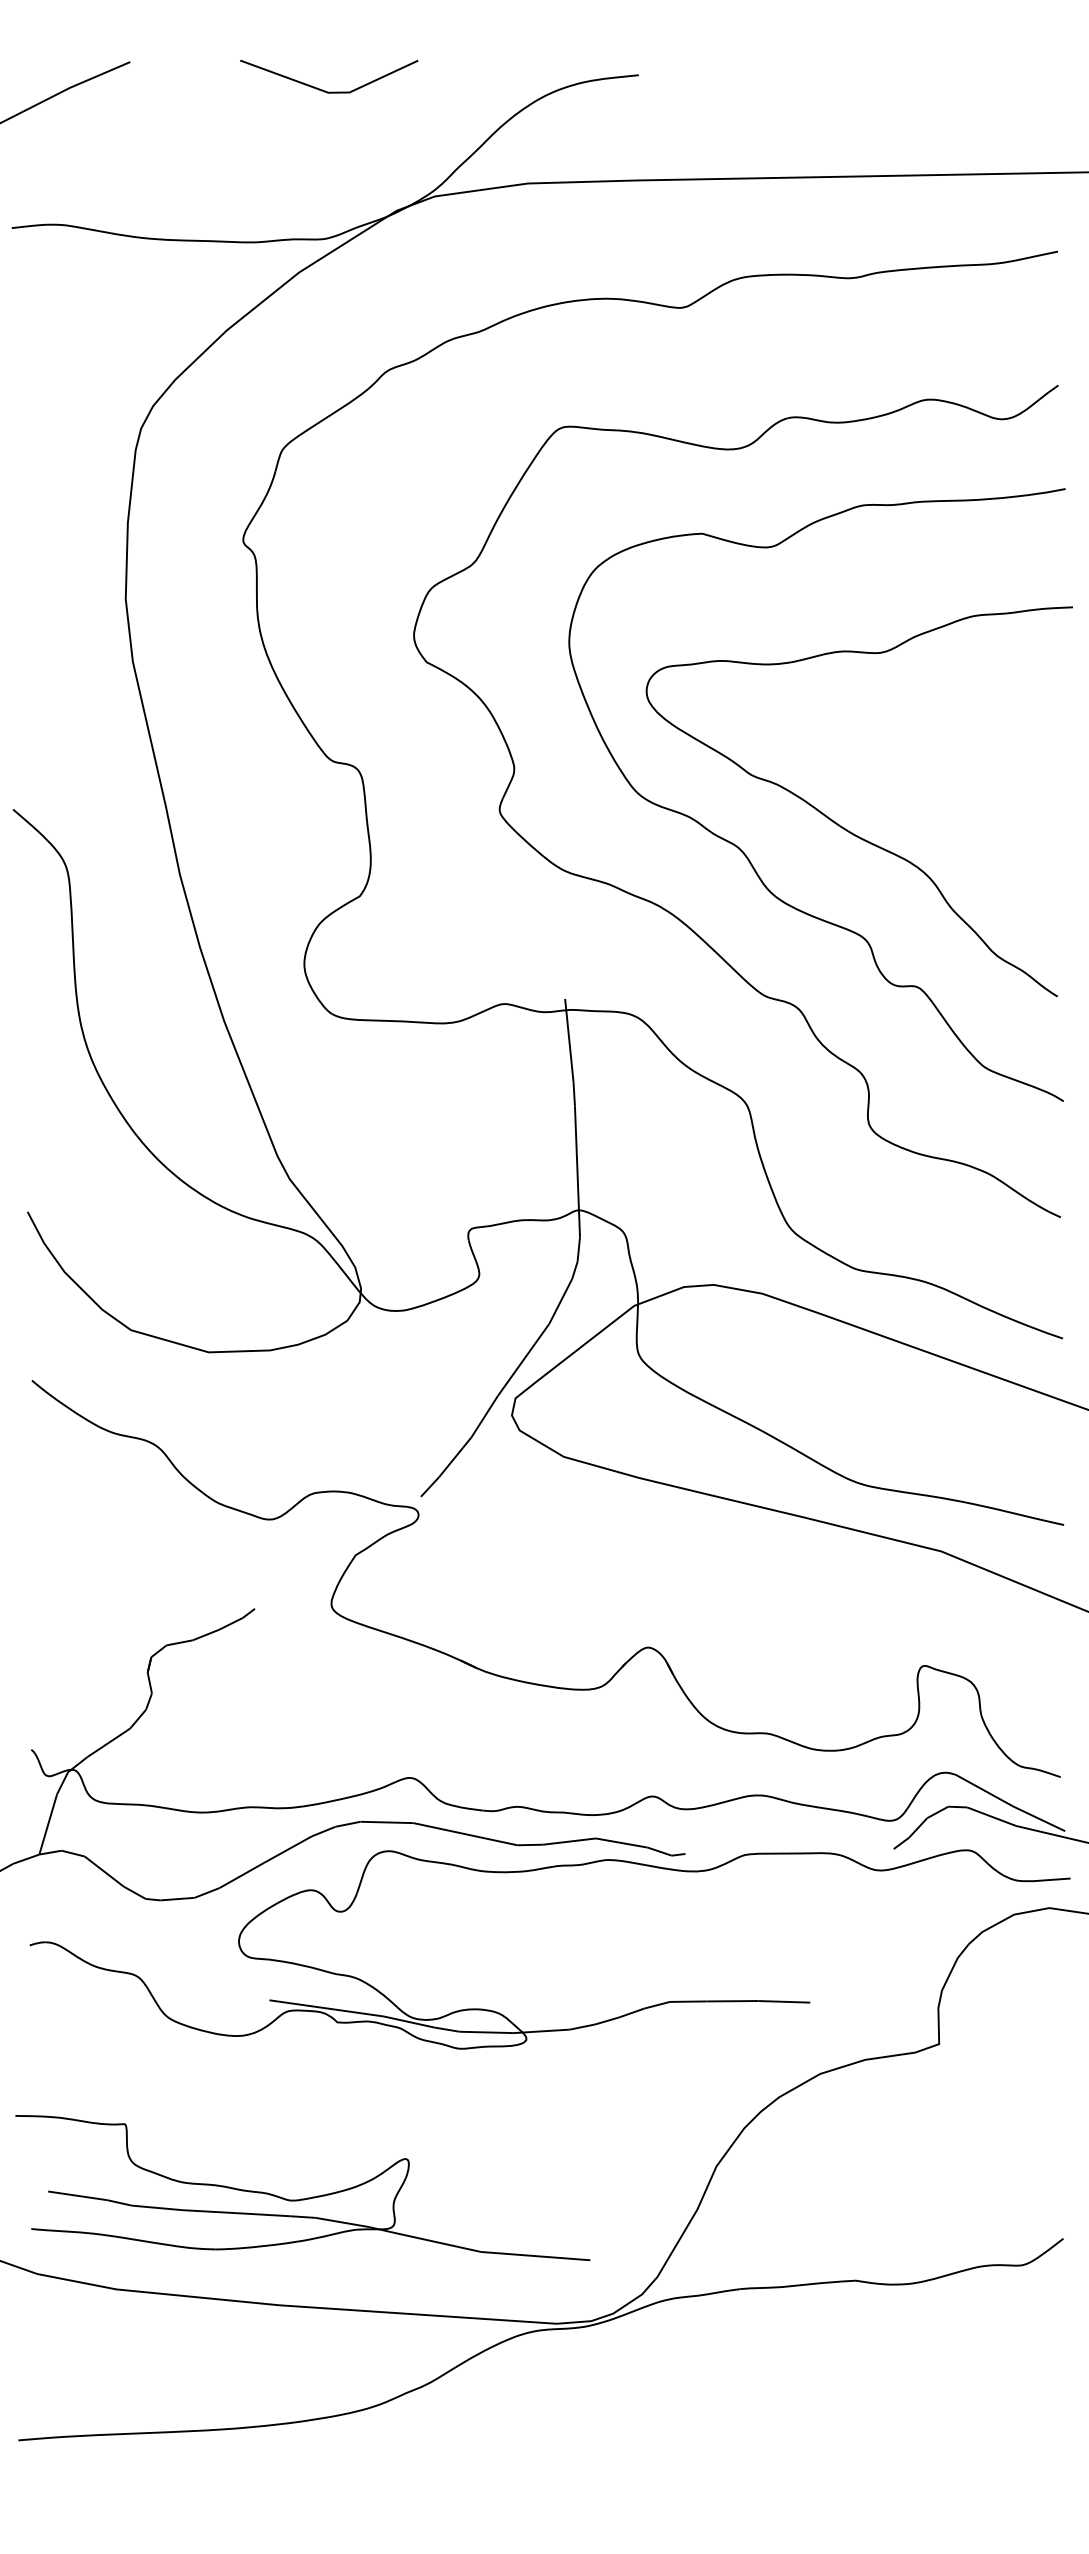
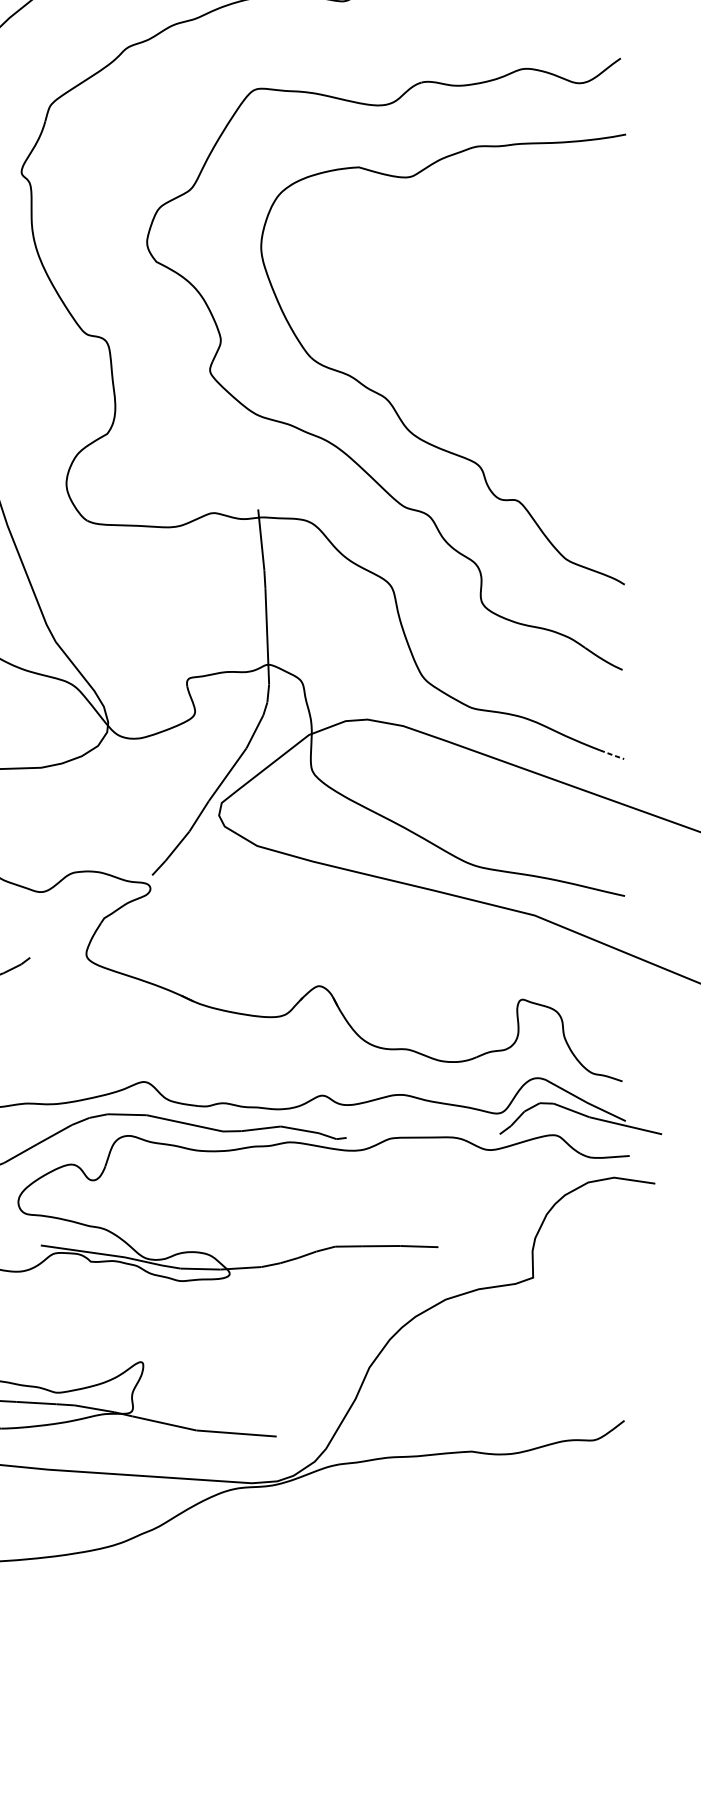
part: (844, 827) -> (463, 383), removed
line: (1047, 1333) -> (612, 755), solid -> dashed

